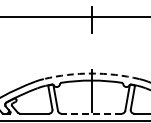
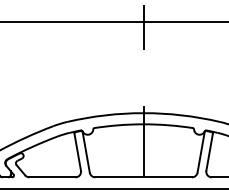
arc: (91, 73) -> (143, 113), dashed -> solid
line: (91, 113) -> (143, 177), dashed -> solid

